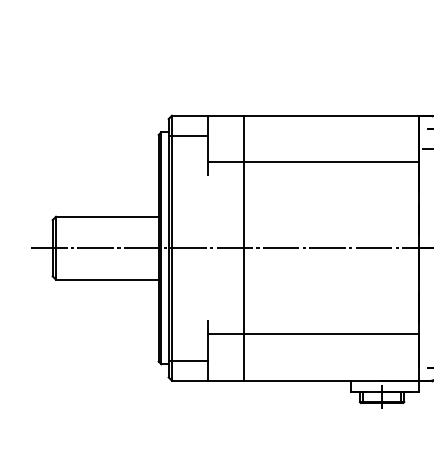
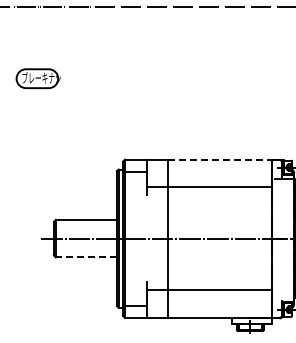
line: (332, 115) -> (220, 159), solid -> dashed
line: (107, 279) -> (86, 257), solid -> dashed

